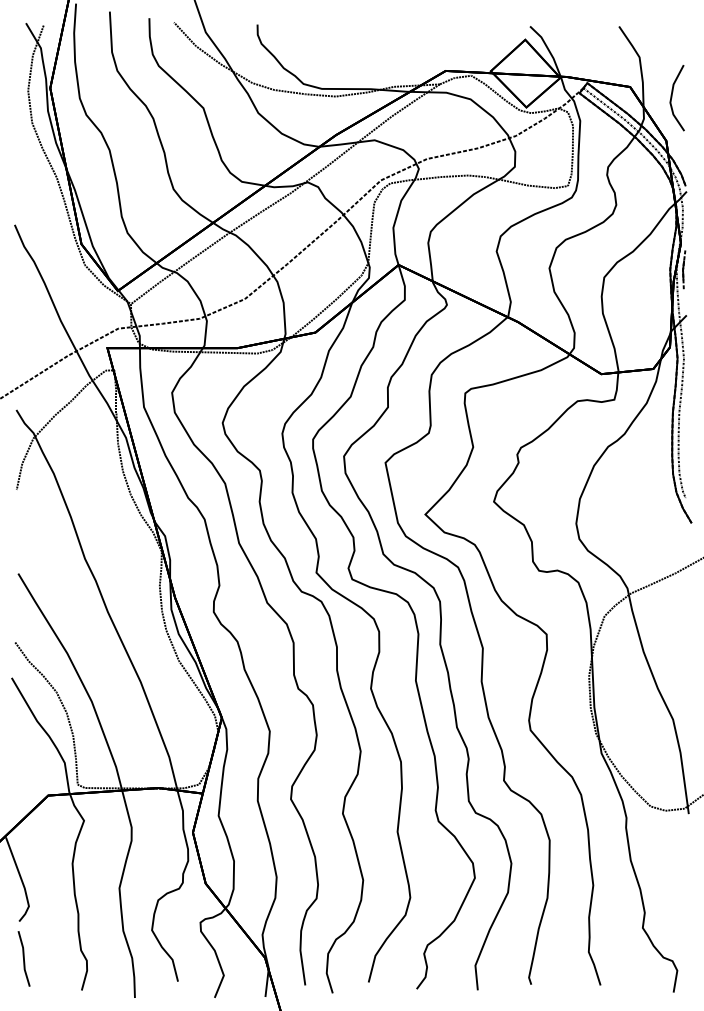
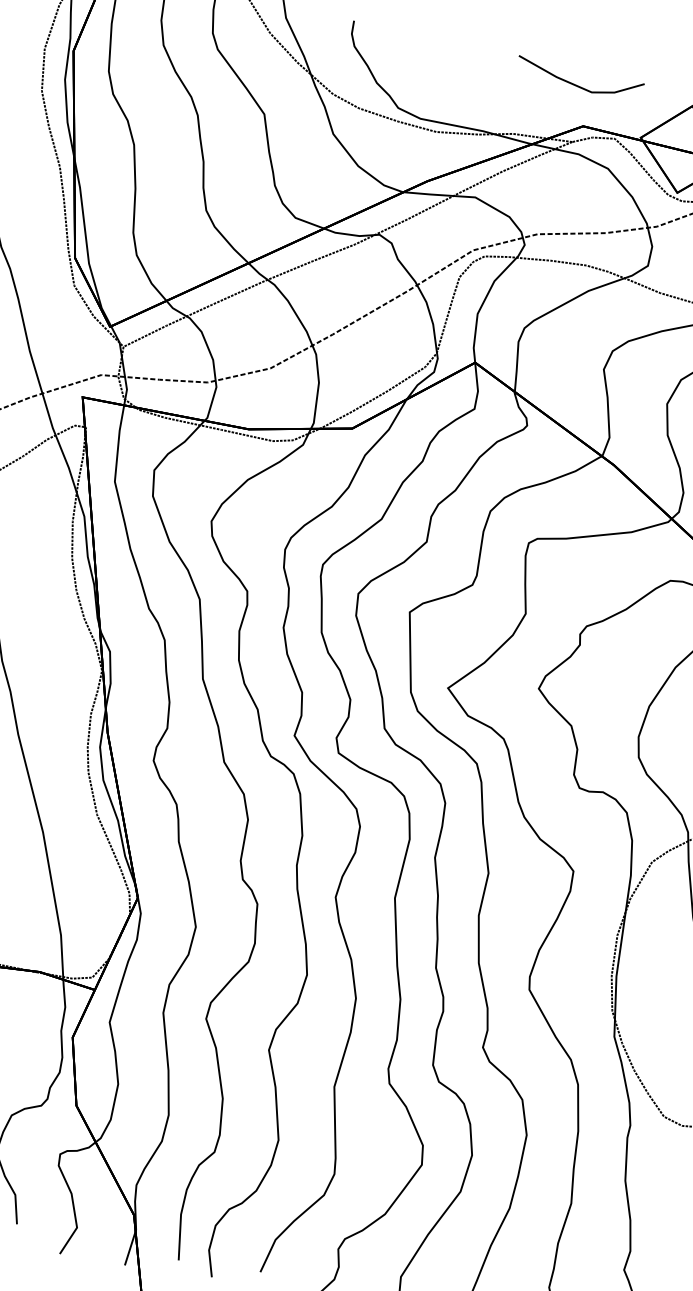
line: (436, 40) -> (578, 85), added

